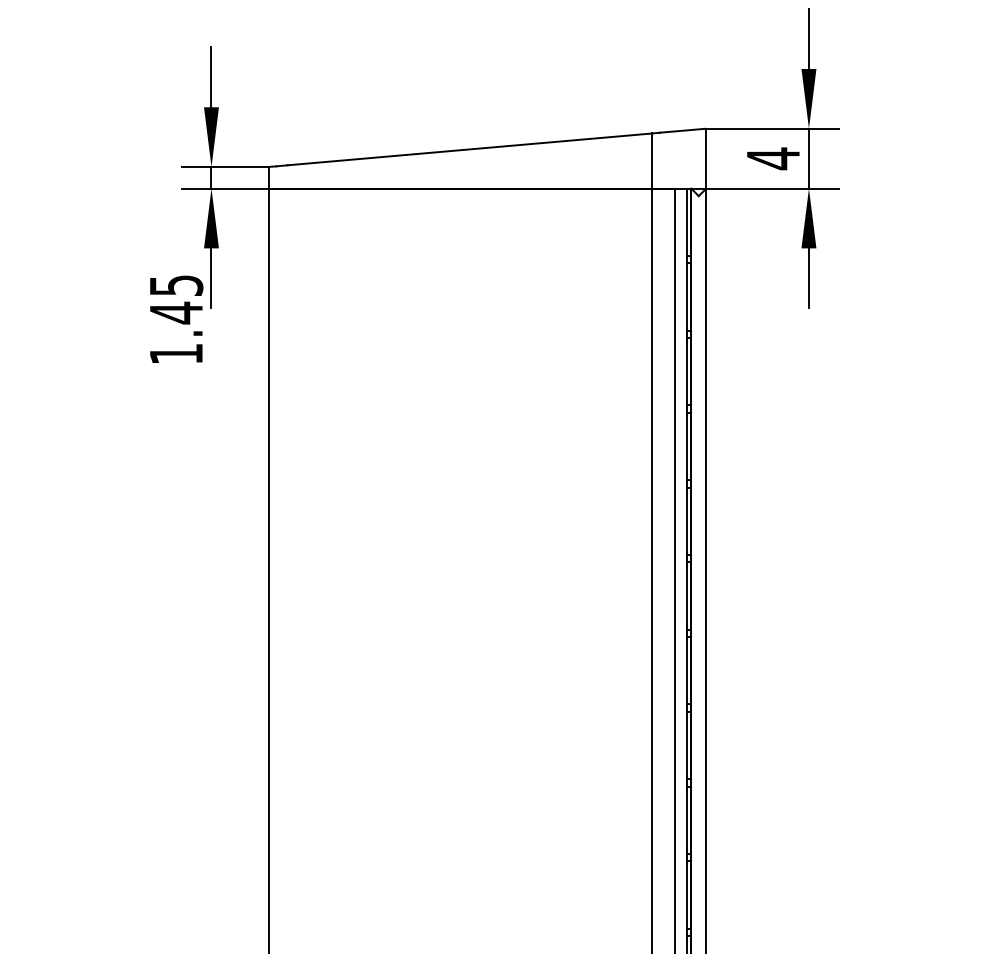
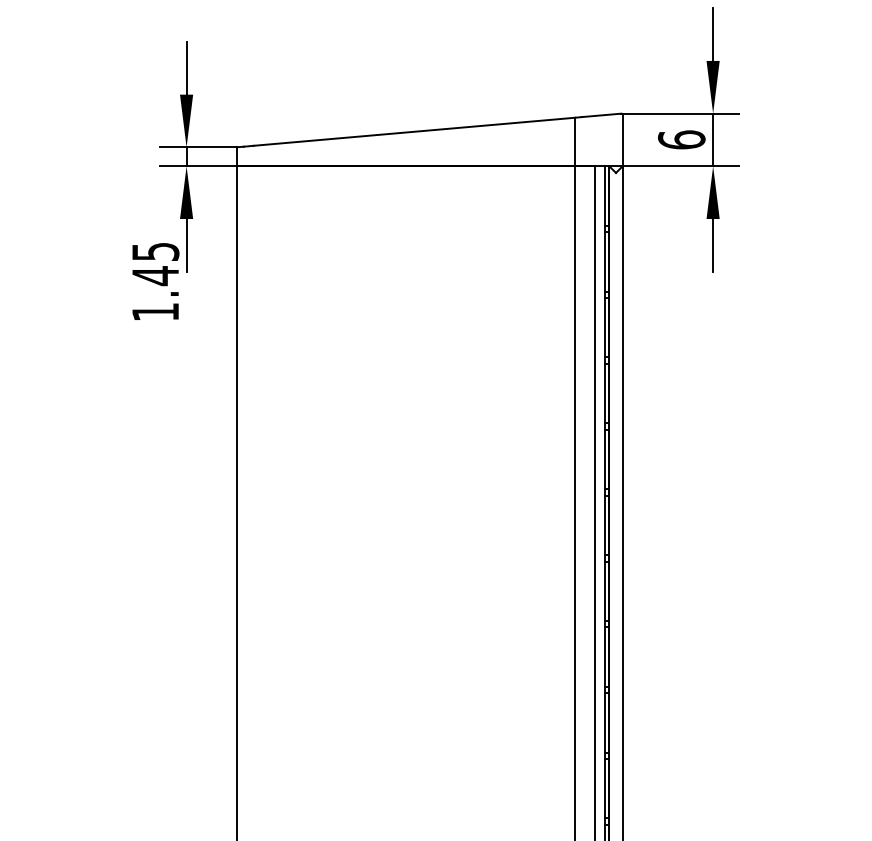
text: (773, 159) -> (681, 140), 4 -> 6

